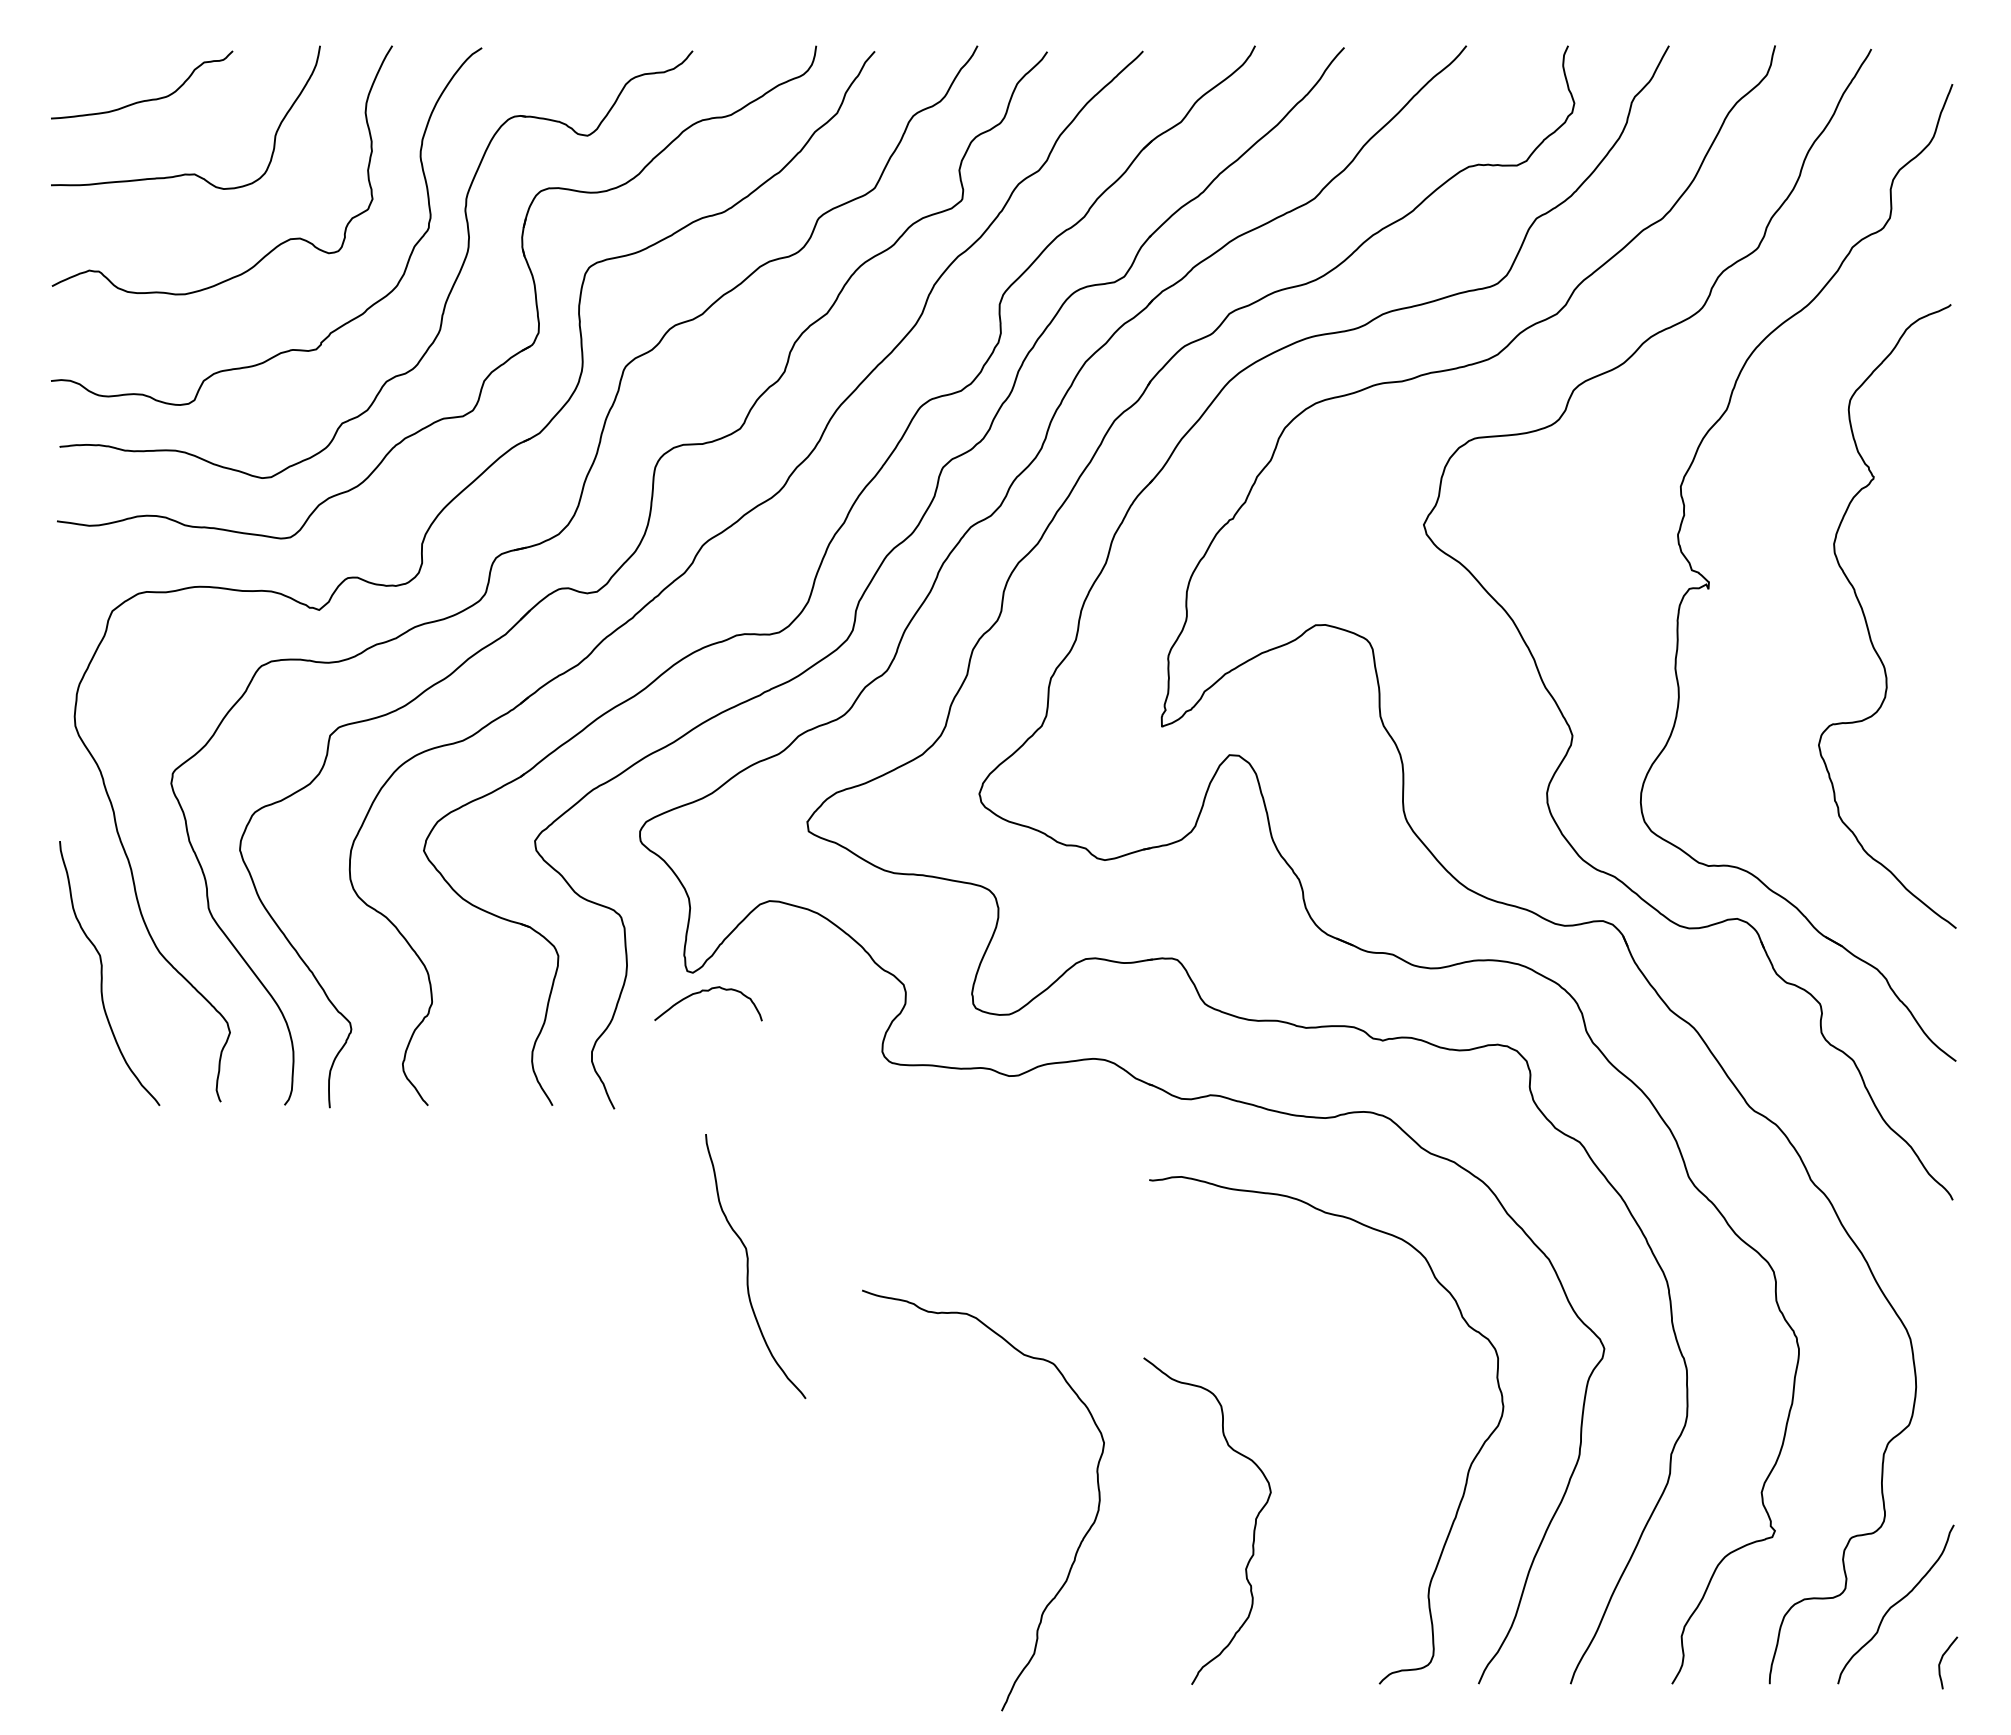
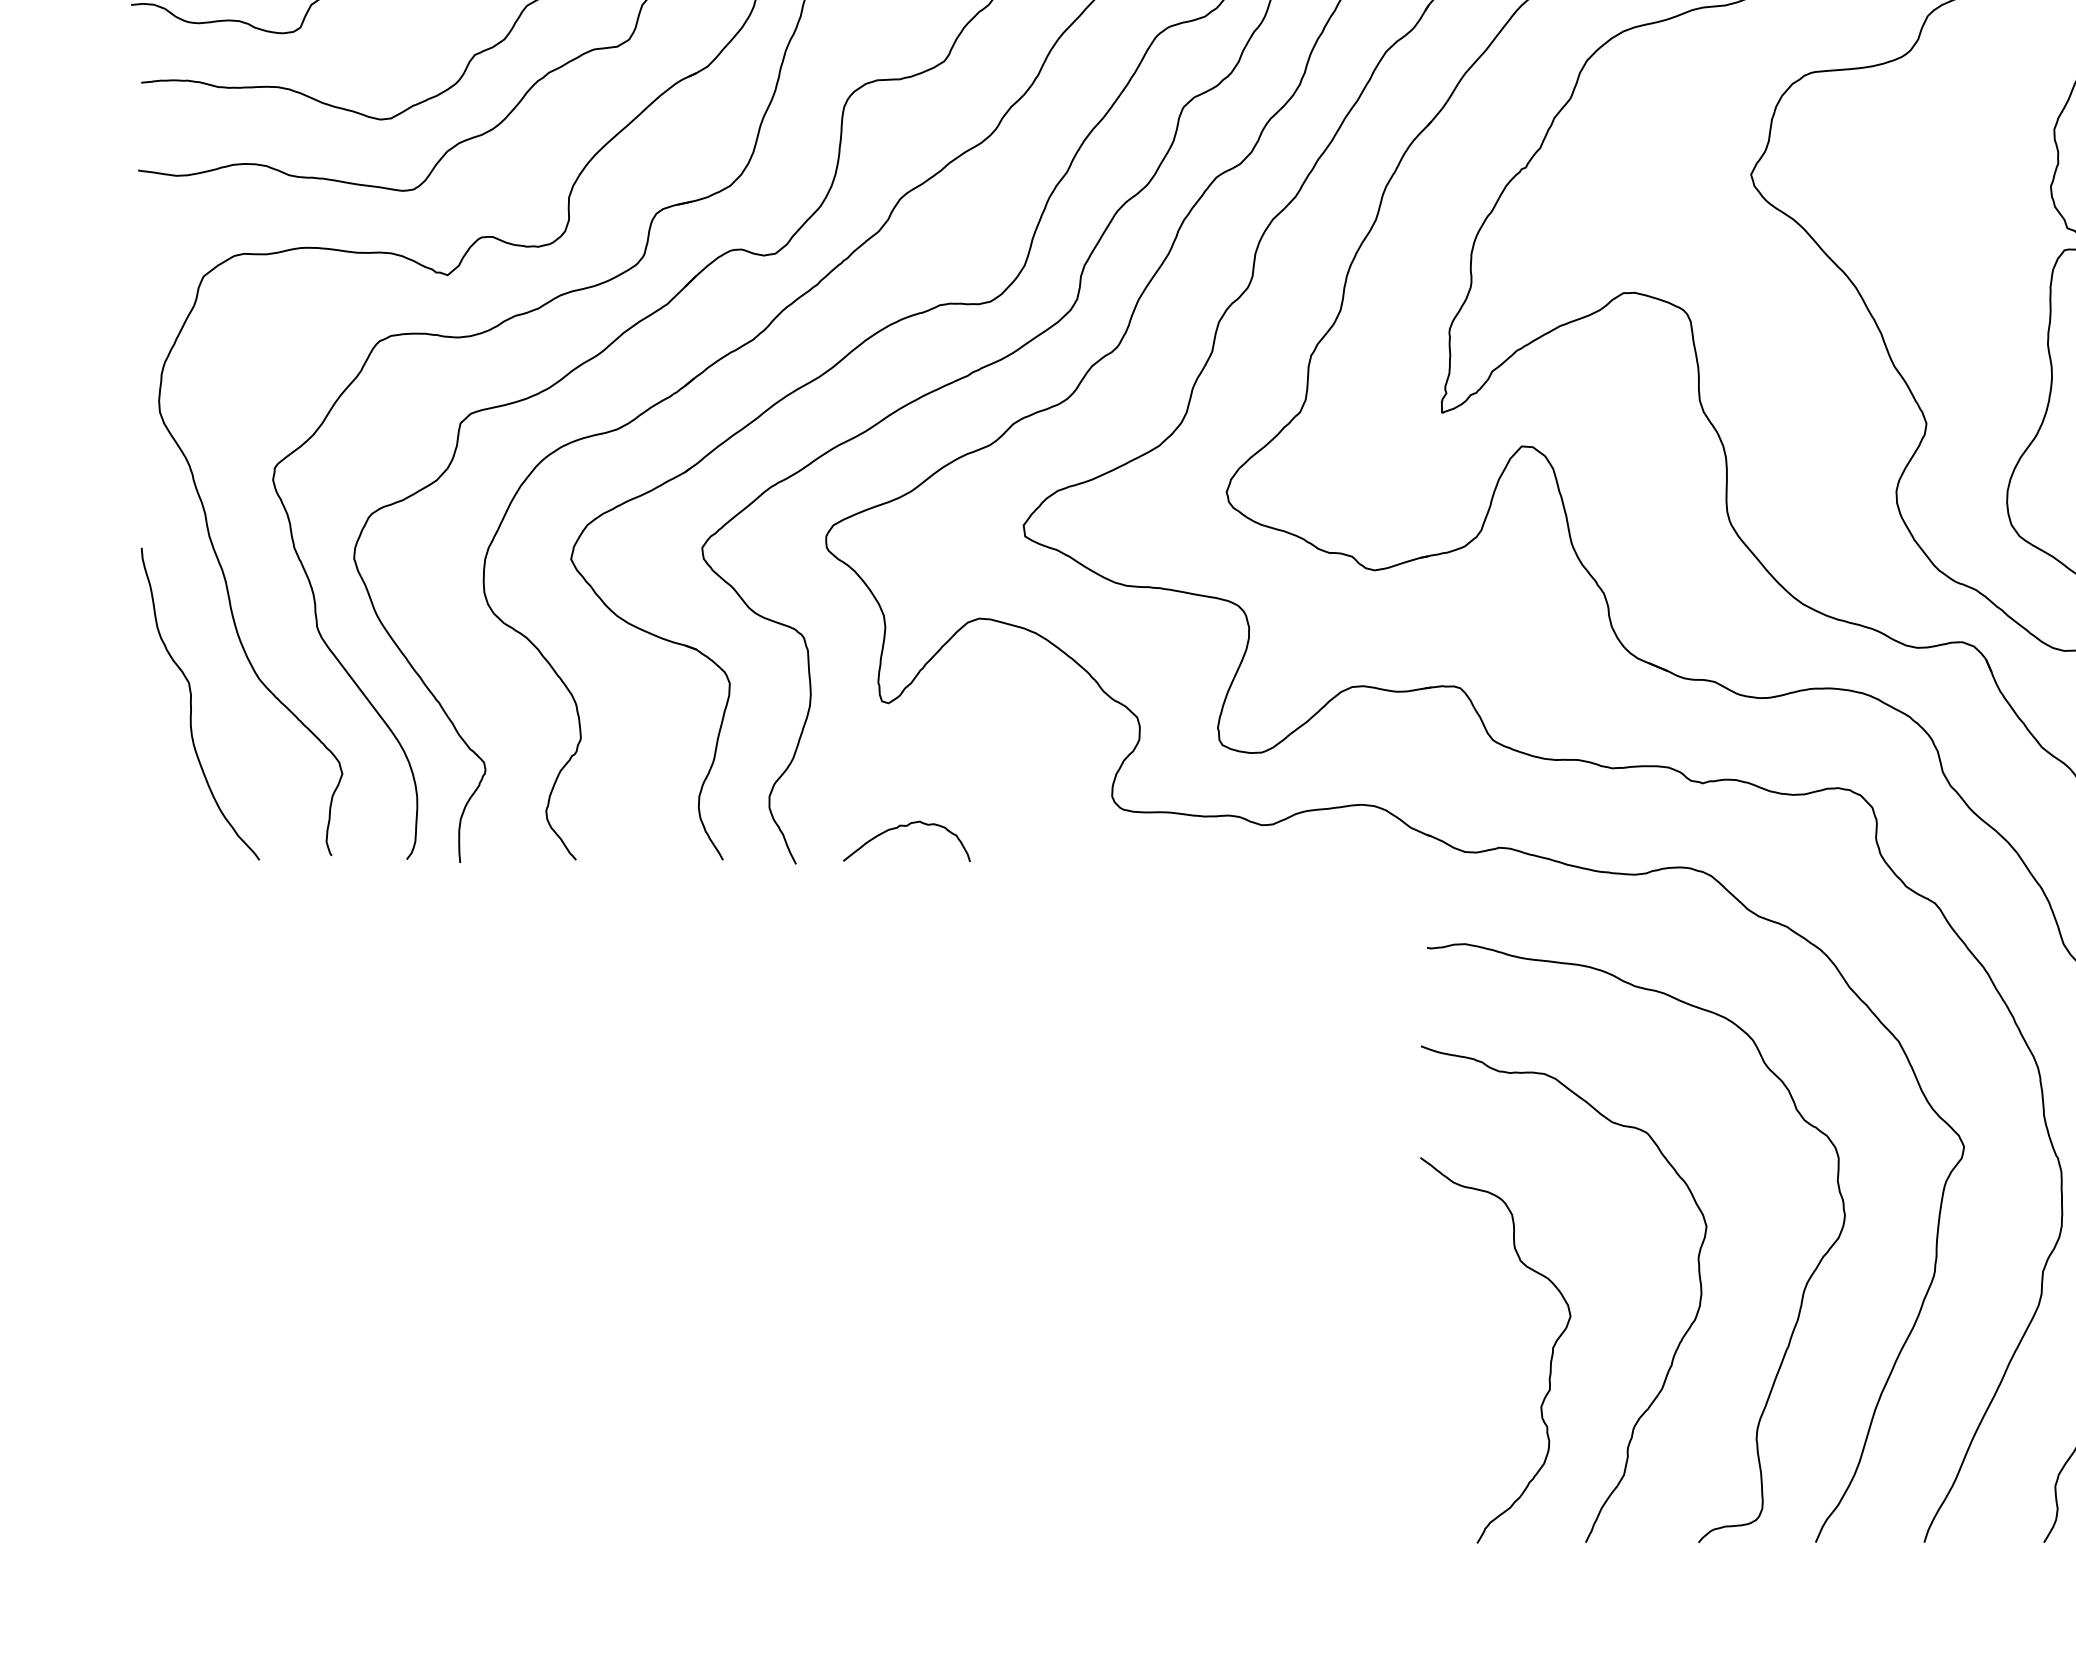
curve: (708, 991) -> (906, 826), moved
curve: (748, 1266) -> (954, 1049), removed
curve: (1079, 1543) -> (1677, 1344), moved

